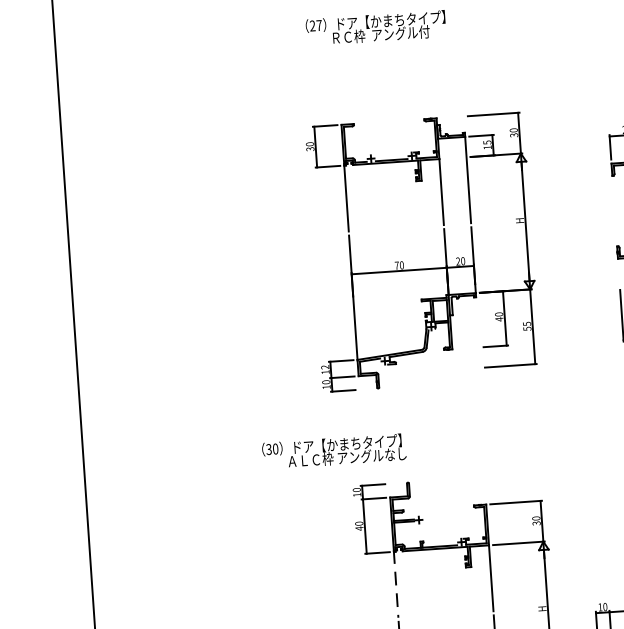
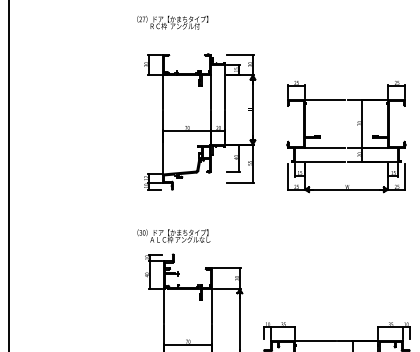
part: (424, 251) -> (200, 121), moved
text: (333, 450) -> (173, 235), moved
line: (395, 585) -> (163, 306), dashed -> solid

